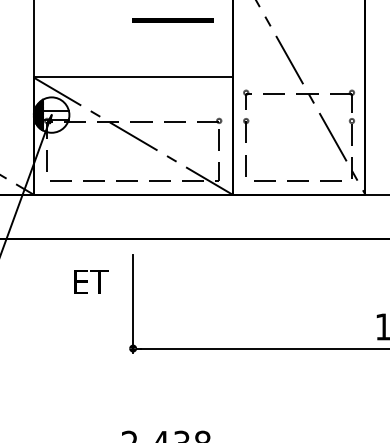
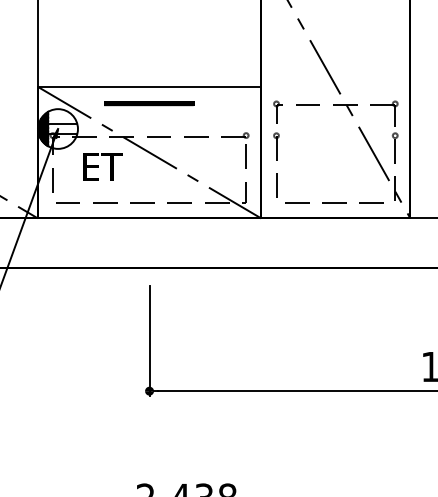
line: (172, 20) -> (148, 103), moved
text: (91, 281) -> (102, 166), moved

